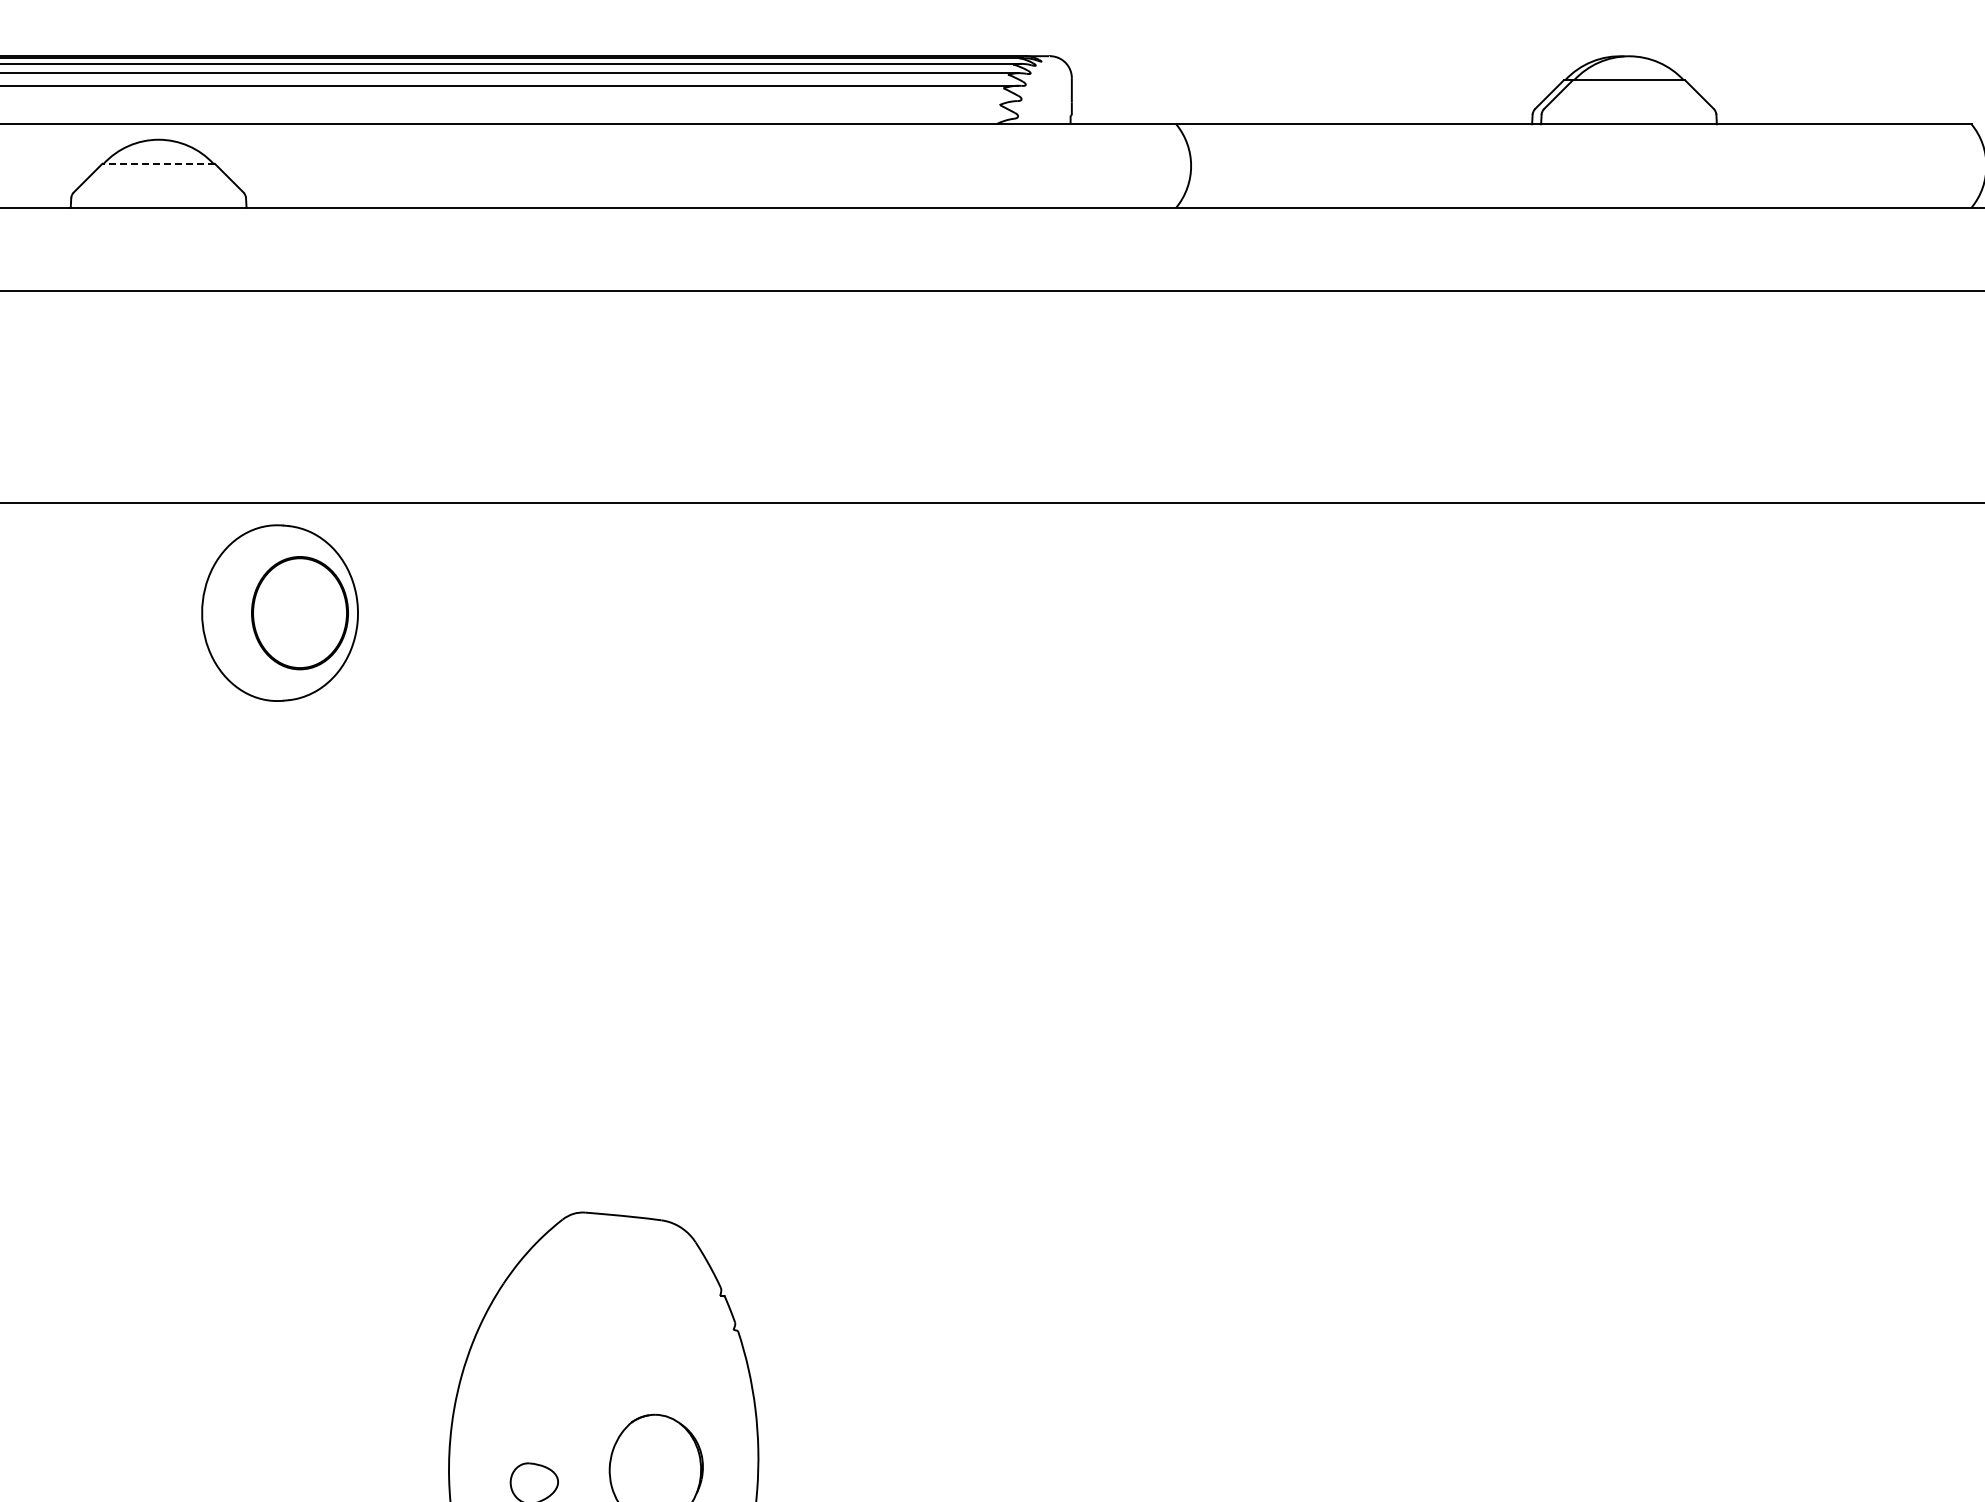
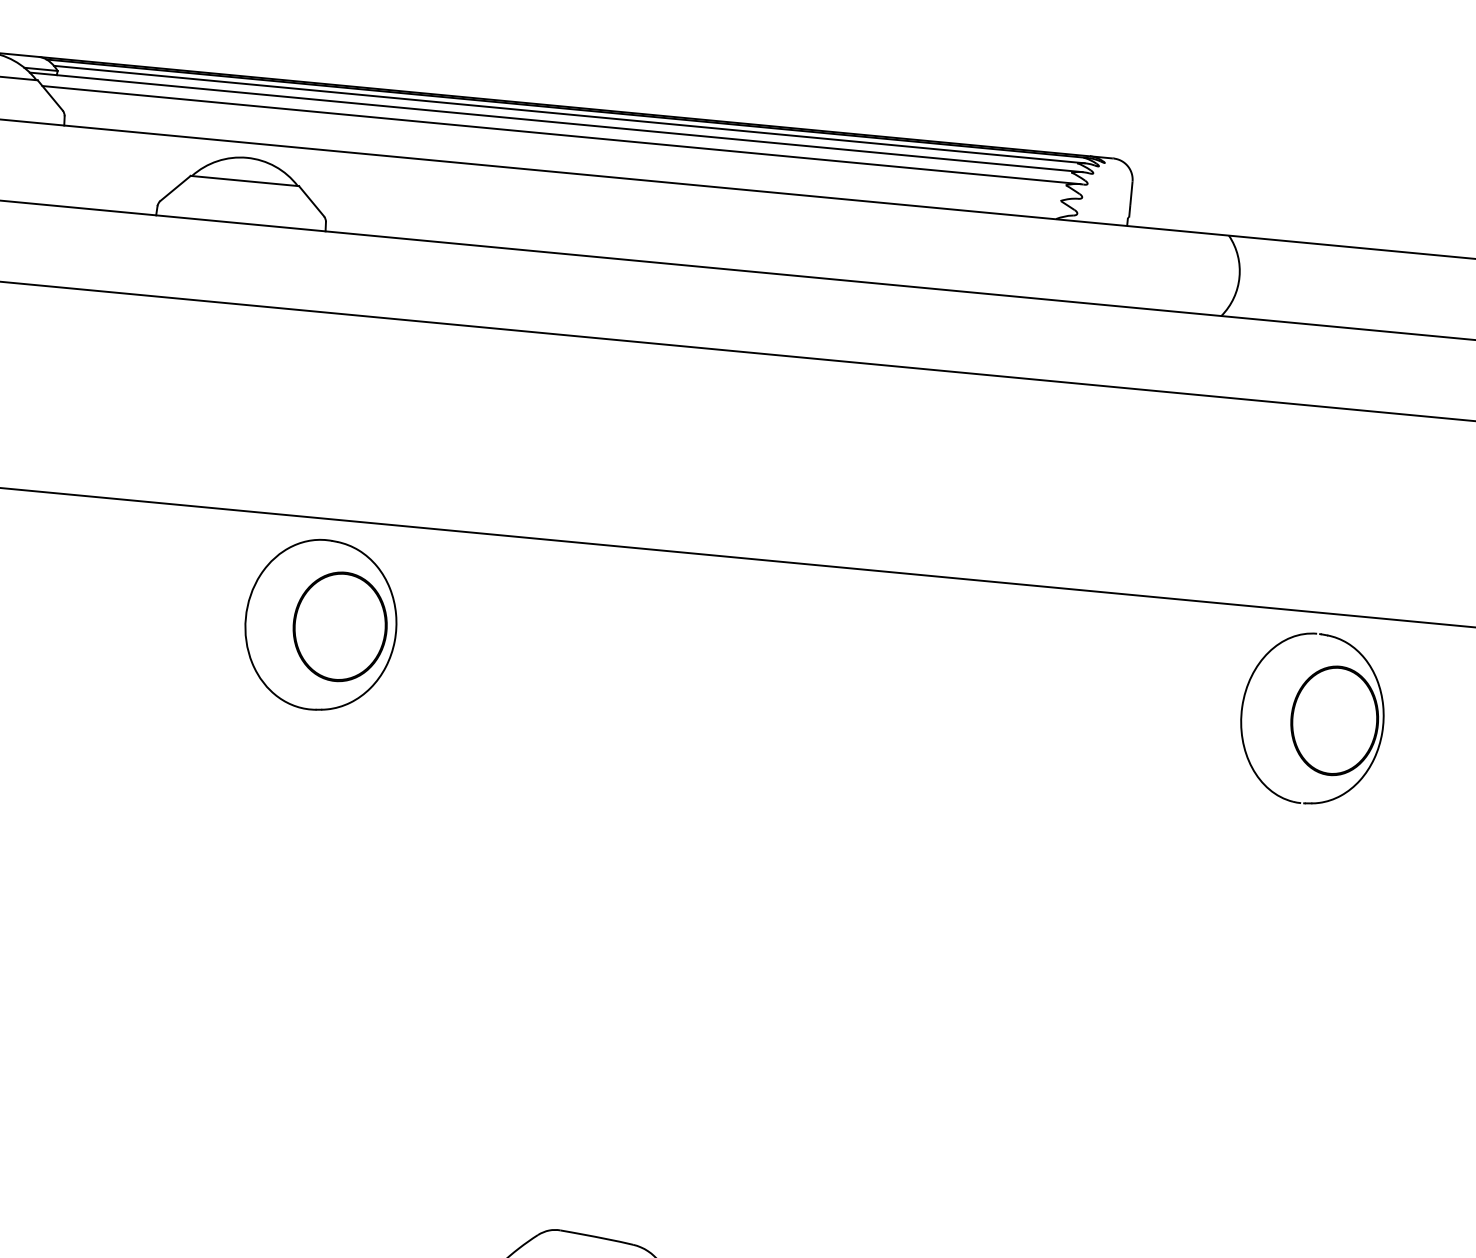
line: (158, 163) -> (244, 180), dashed -> solid
part: (1308, 612) -> (1311, 718), added

